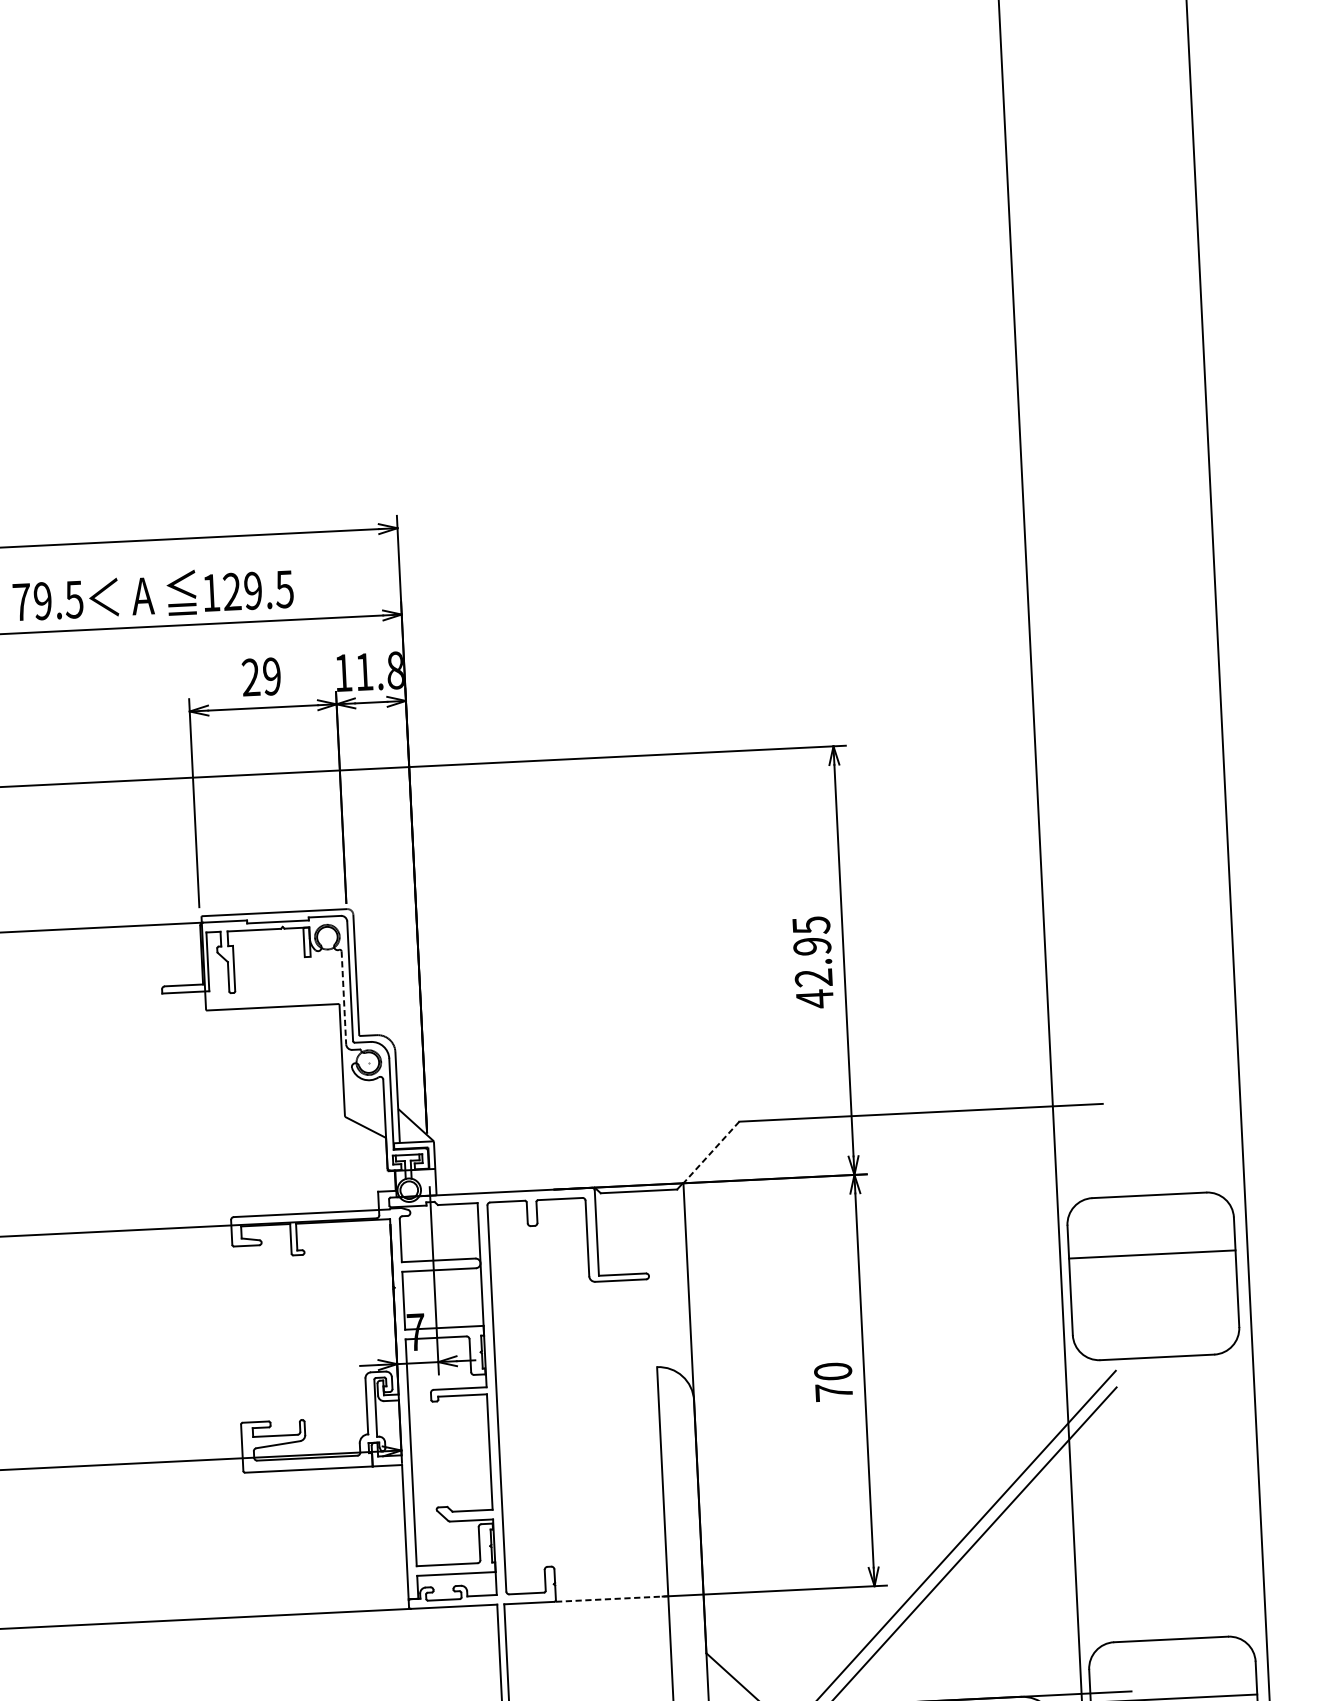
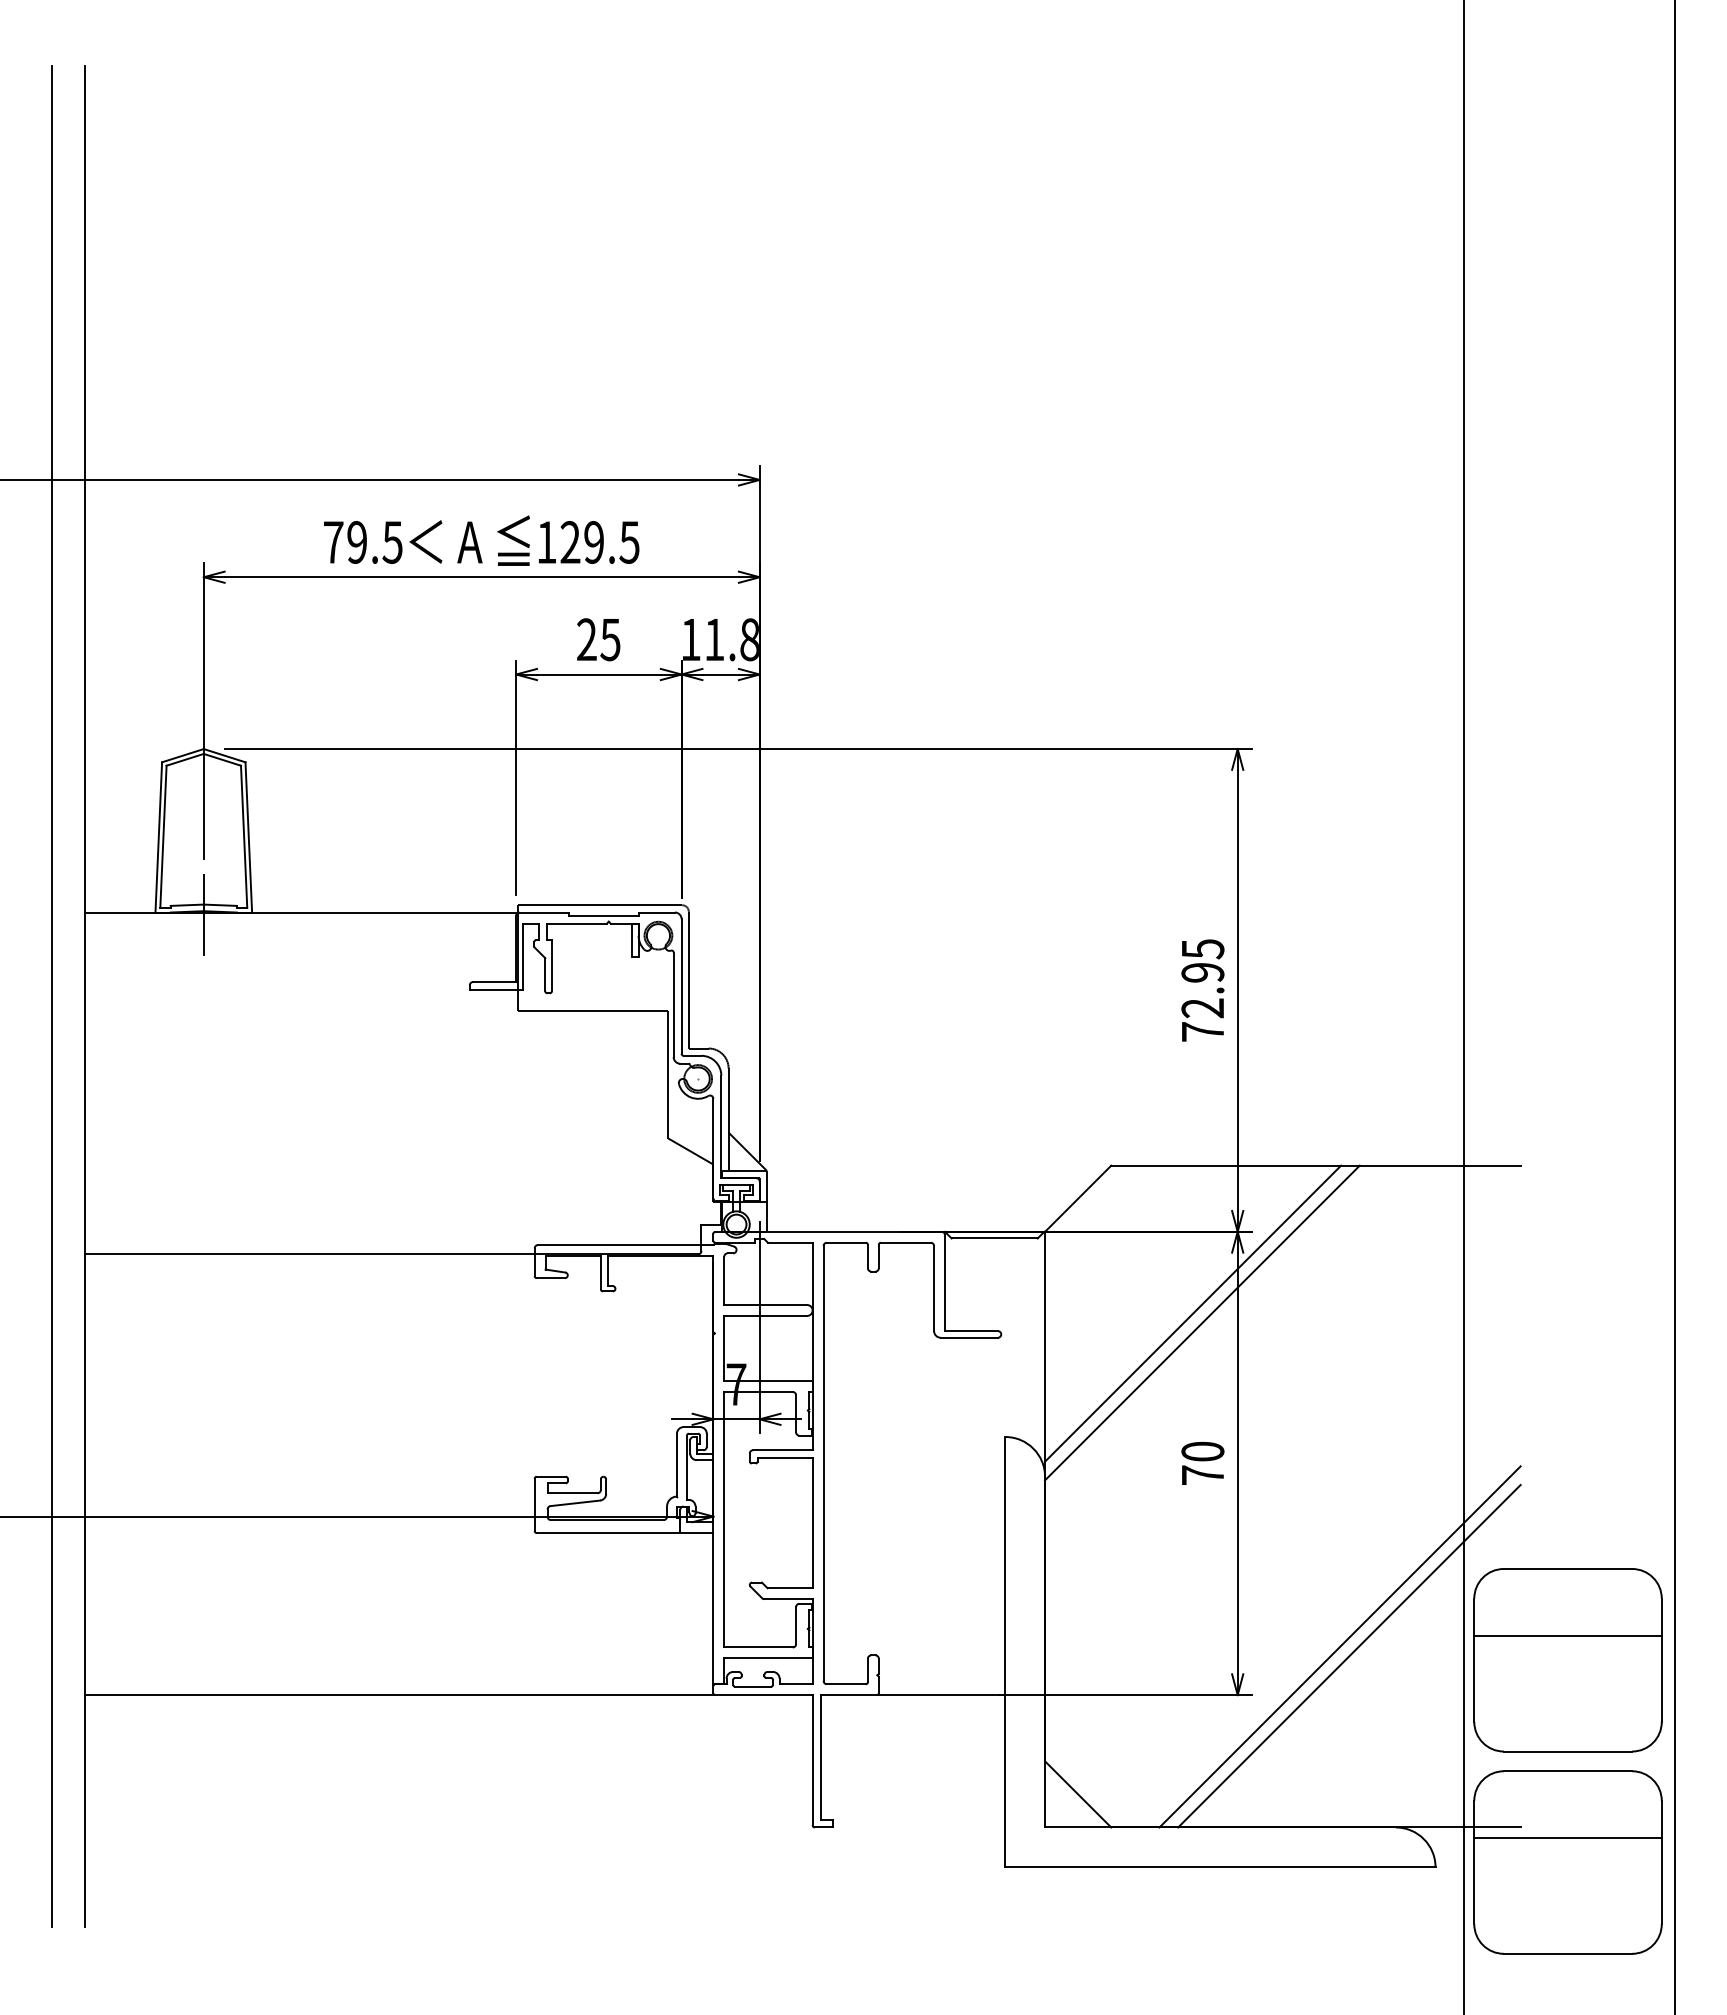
text: (271, 676) -> (610, 639), 29 -> 25
line: (343, 998) -> (673, 1005), dashed -> solid
text: (814, 998) -> (1202, 1031), 42.95 -> 72.95
line: (711, 1152) -> (1078, 1198), dashed -> solid
line: (818, 1249) -> (1193, 1313), added
line: (827, 1256) -> (1202, 1322), added
part: (1152, 1276) -> (1567, 1660), moved
line: (612, 1599) -> (942, 1695), dashed -> solid

